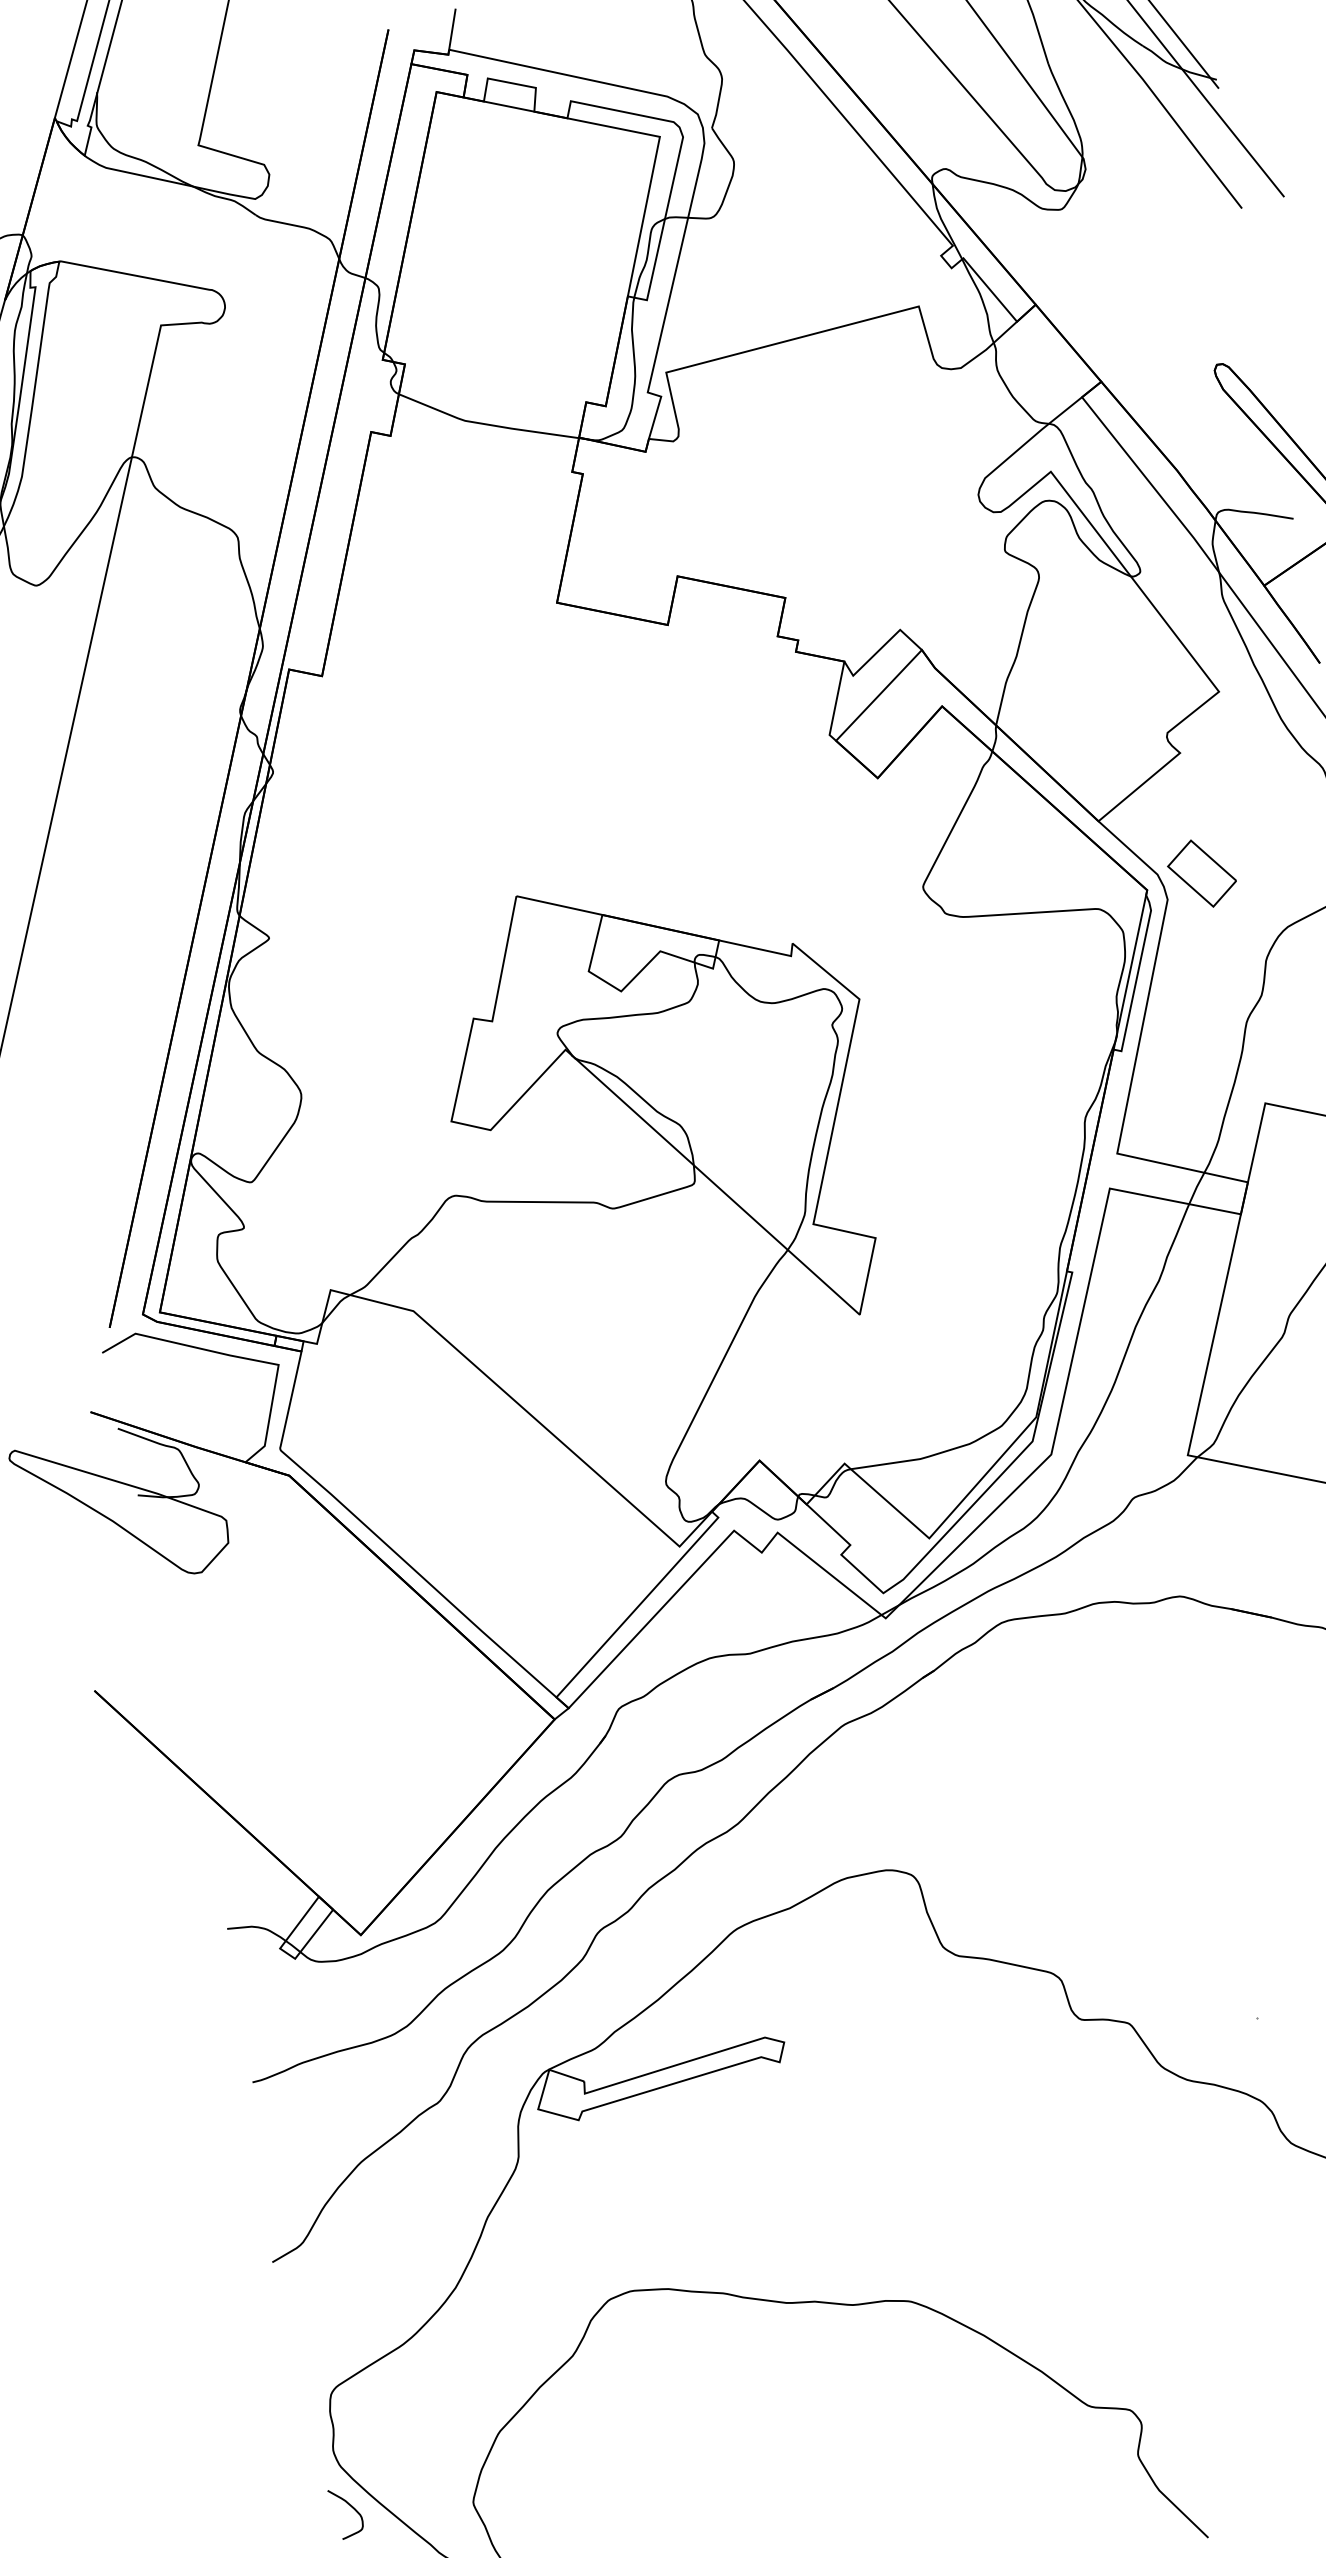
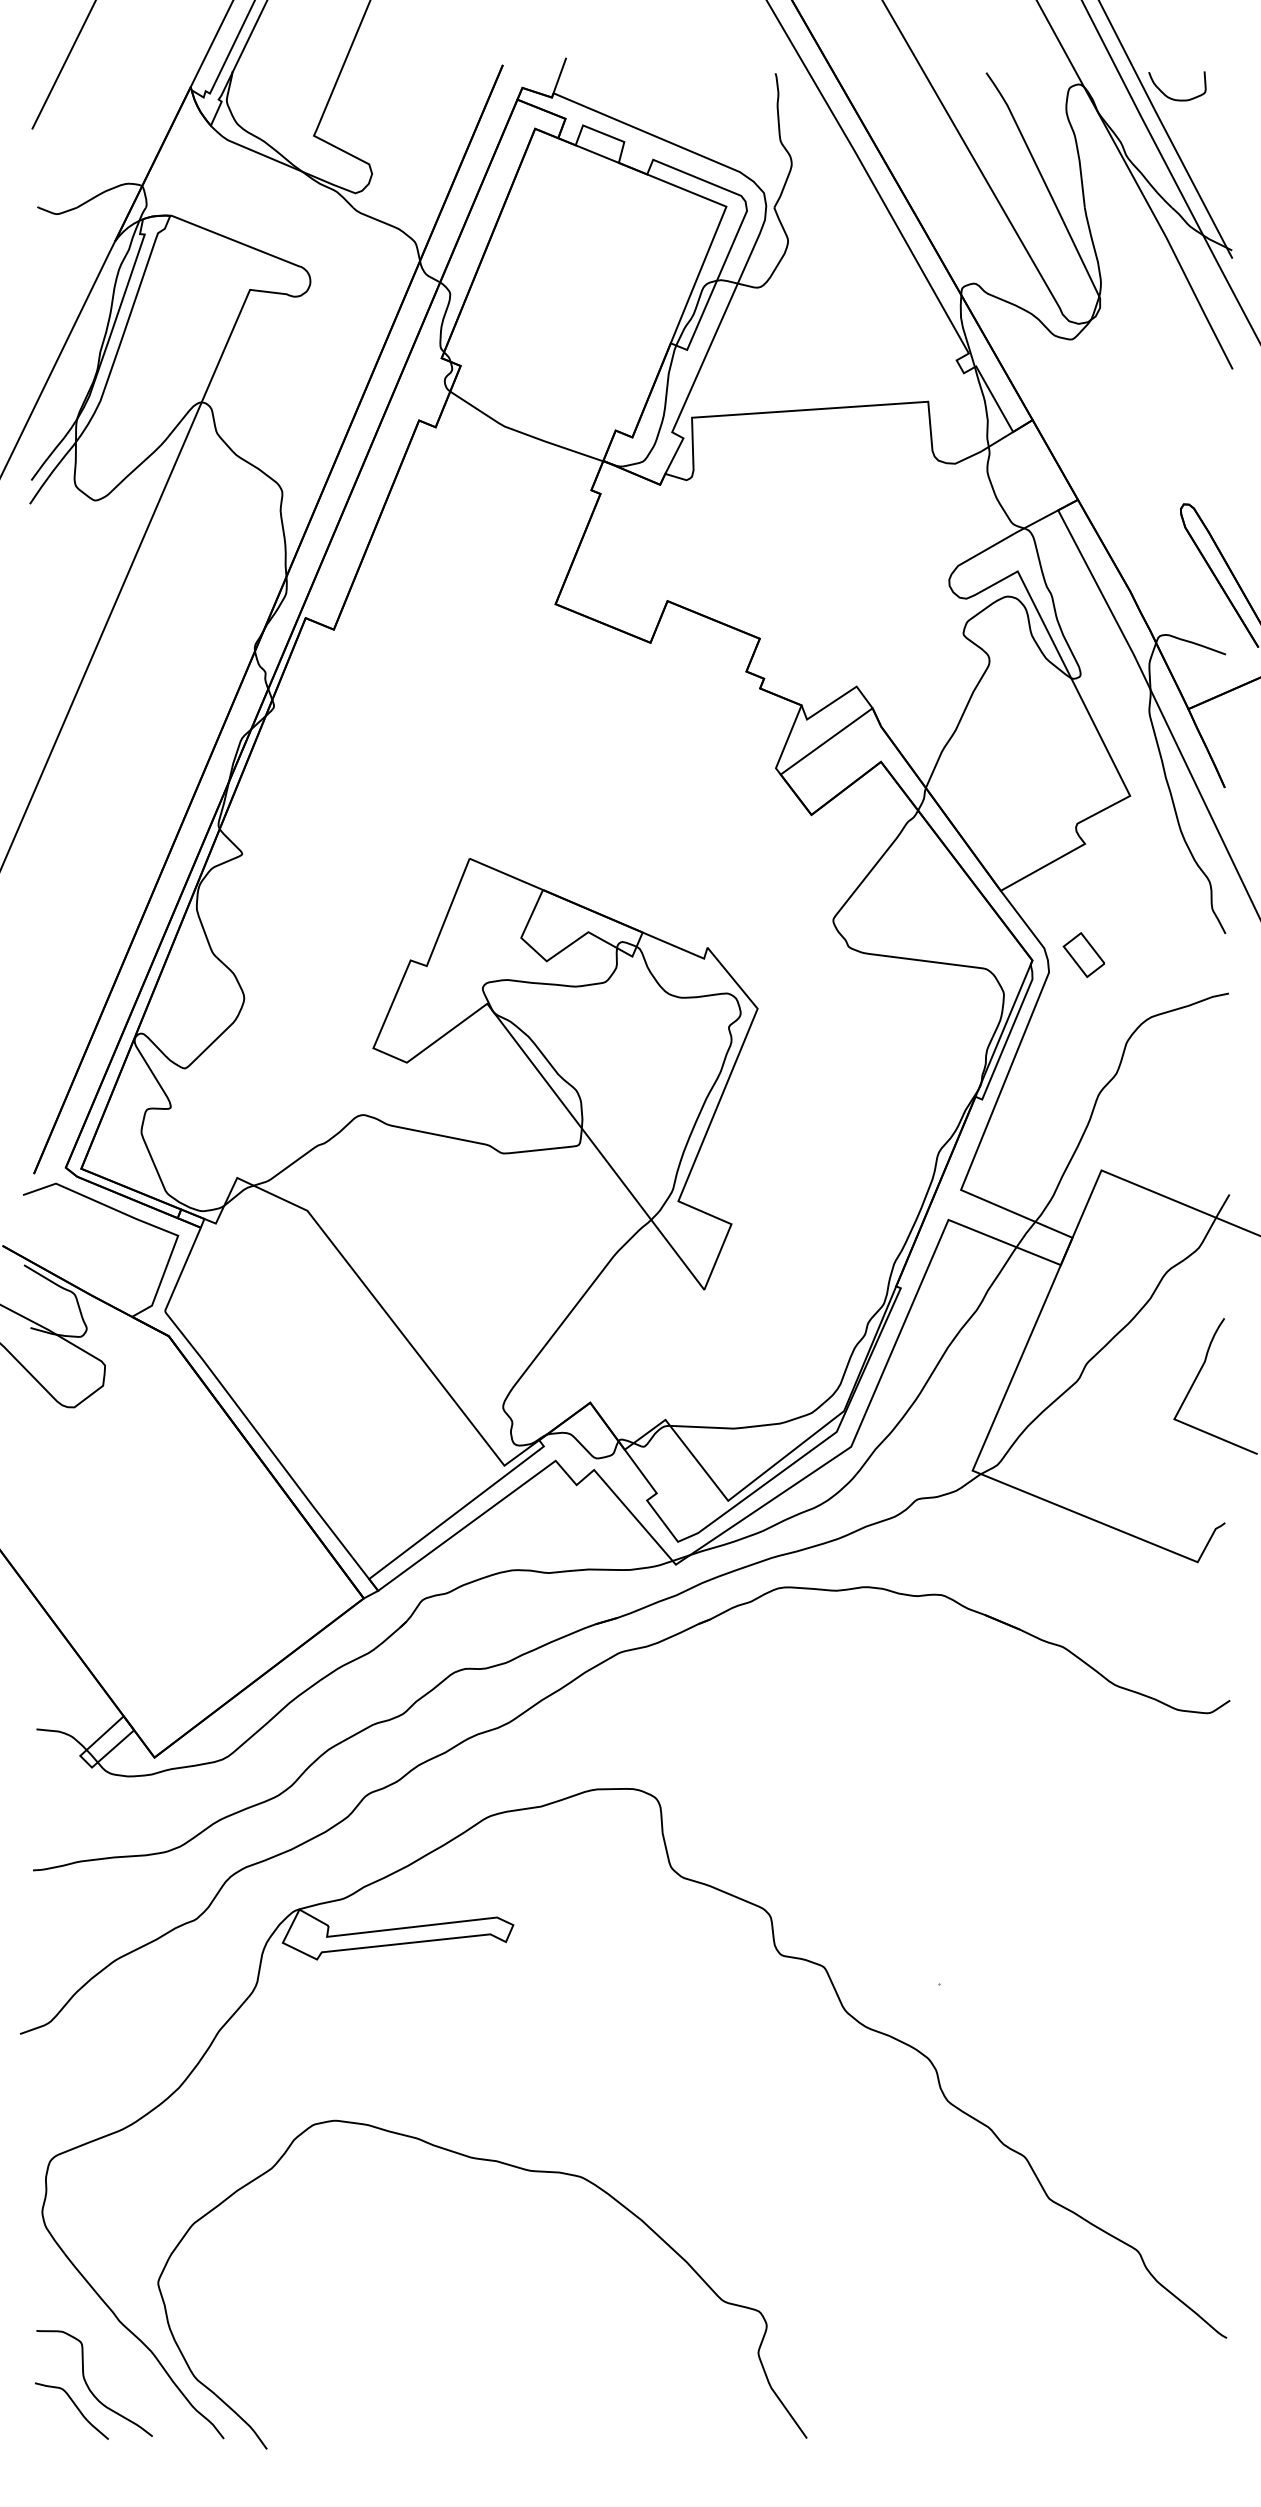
part: (1201, 873) -> (1083, 954), size x0.7
curve: (349, 2506) -> (47, 2264), removed

